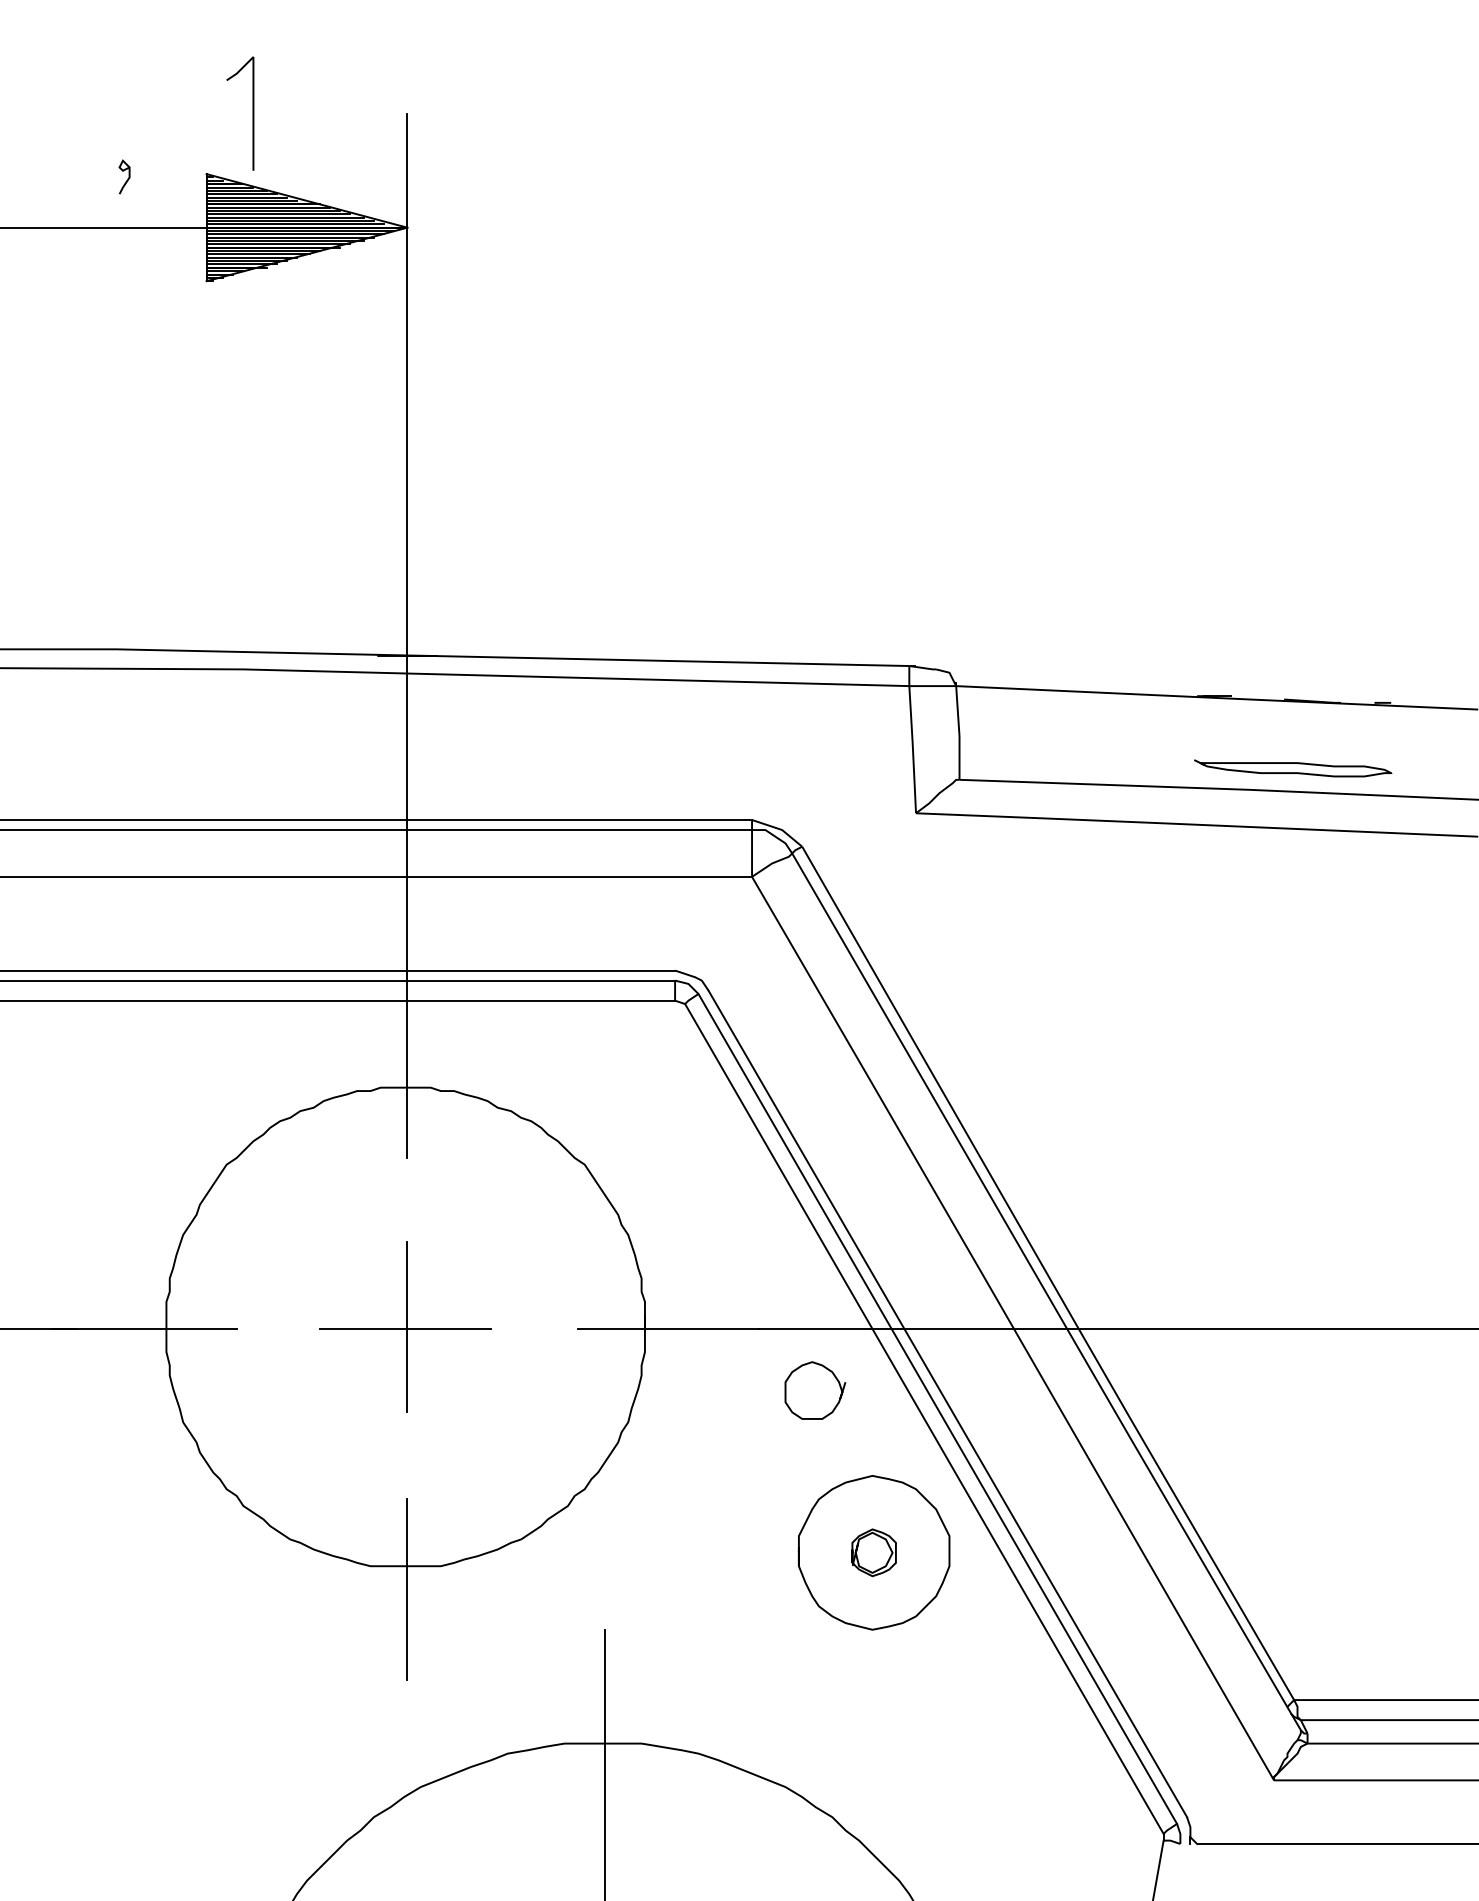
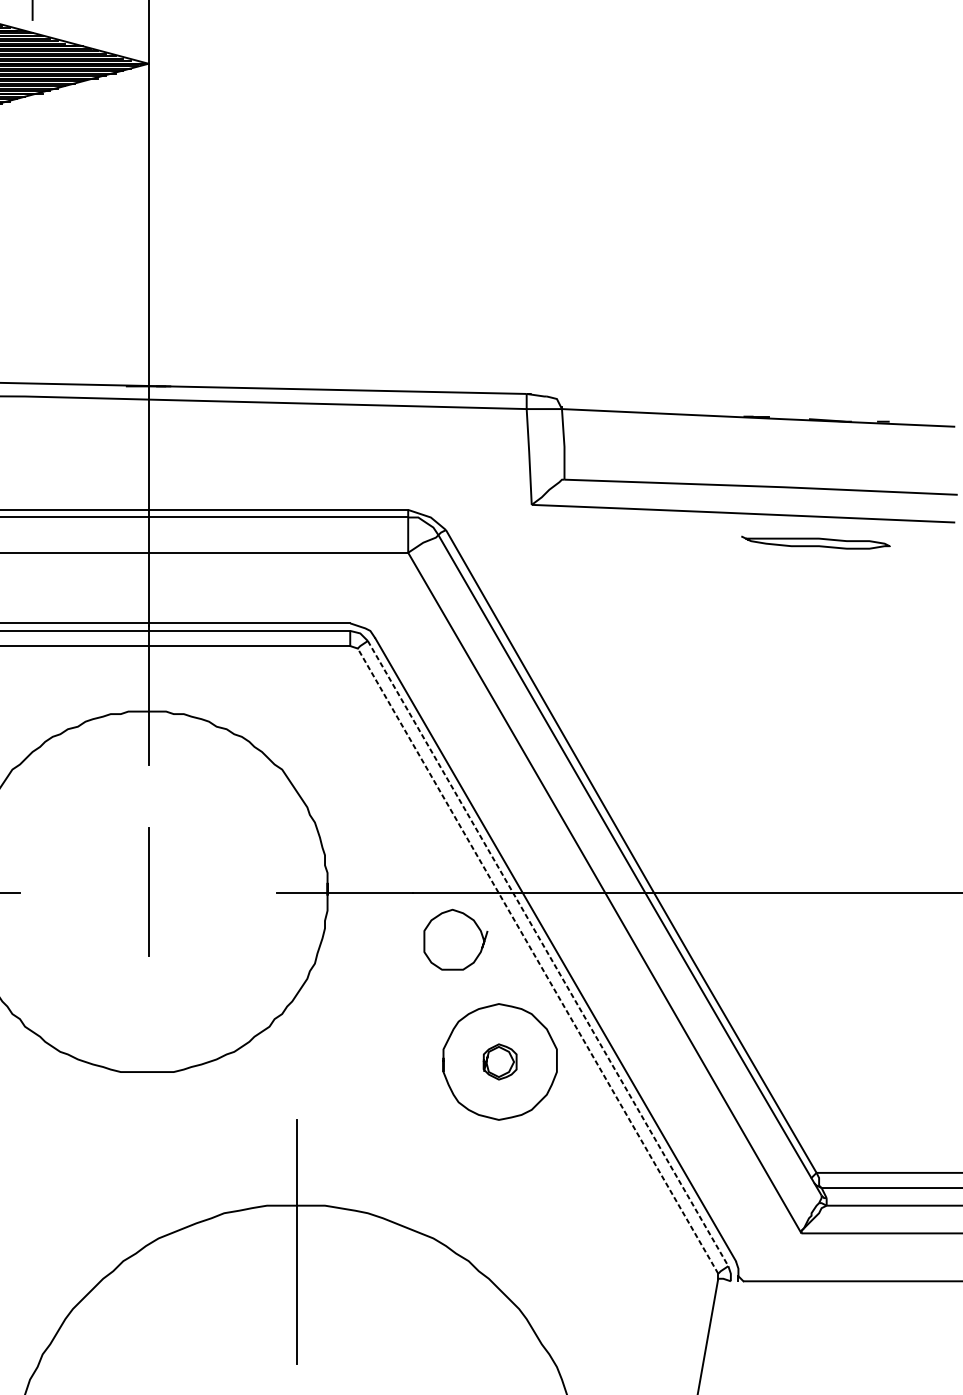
part: (1293, 768) -> (816, 542), moved
line: (405, 1328) -> (147, 892), removed
part: (815, 1390) -> (456, 939), size x1.4
line: (937, 1408) -> (547, 953), solid -> dashed
line: (924, 1418) -> (538, 960), solid -> dashed
line: (407, 1589) -> (148, 1089), removed

